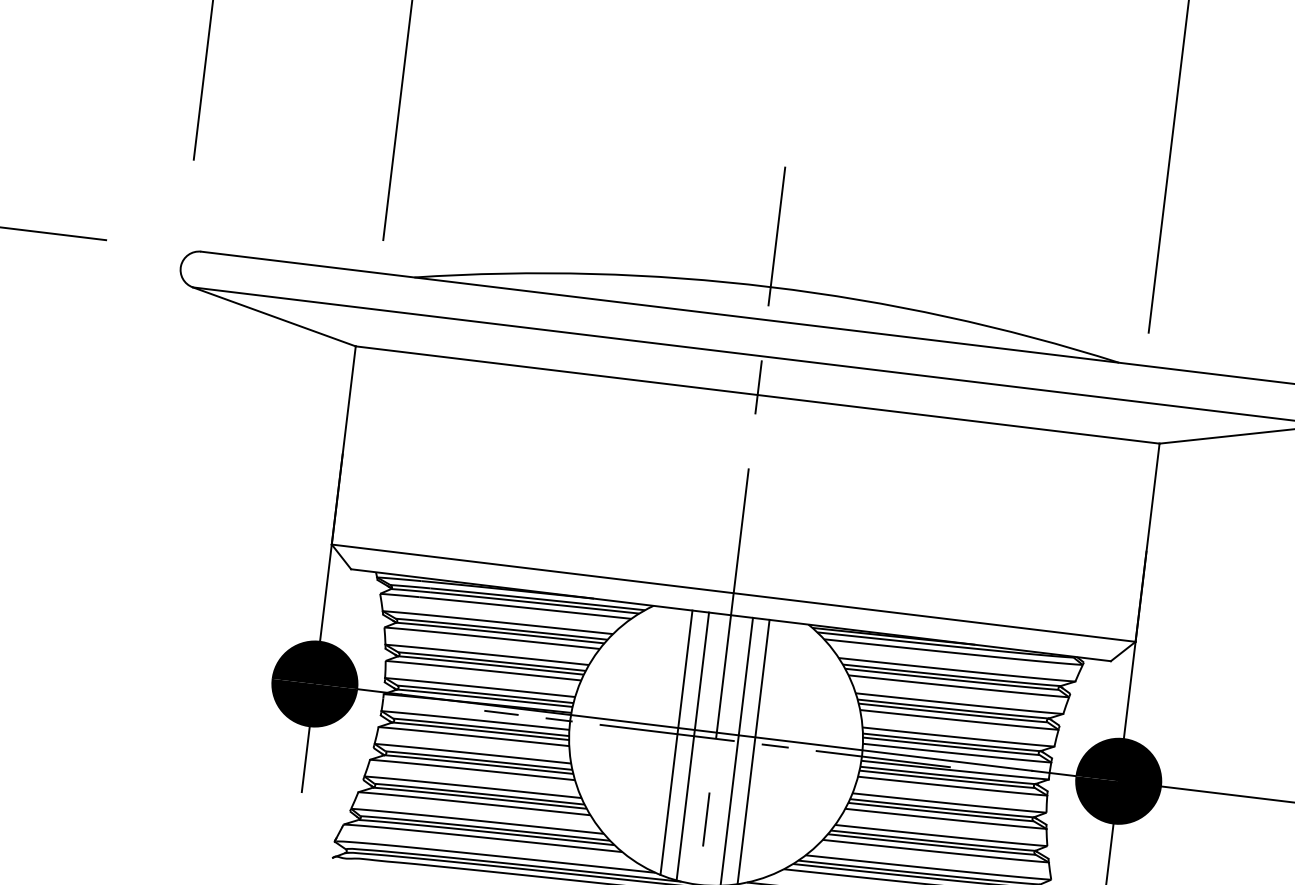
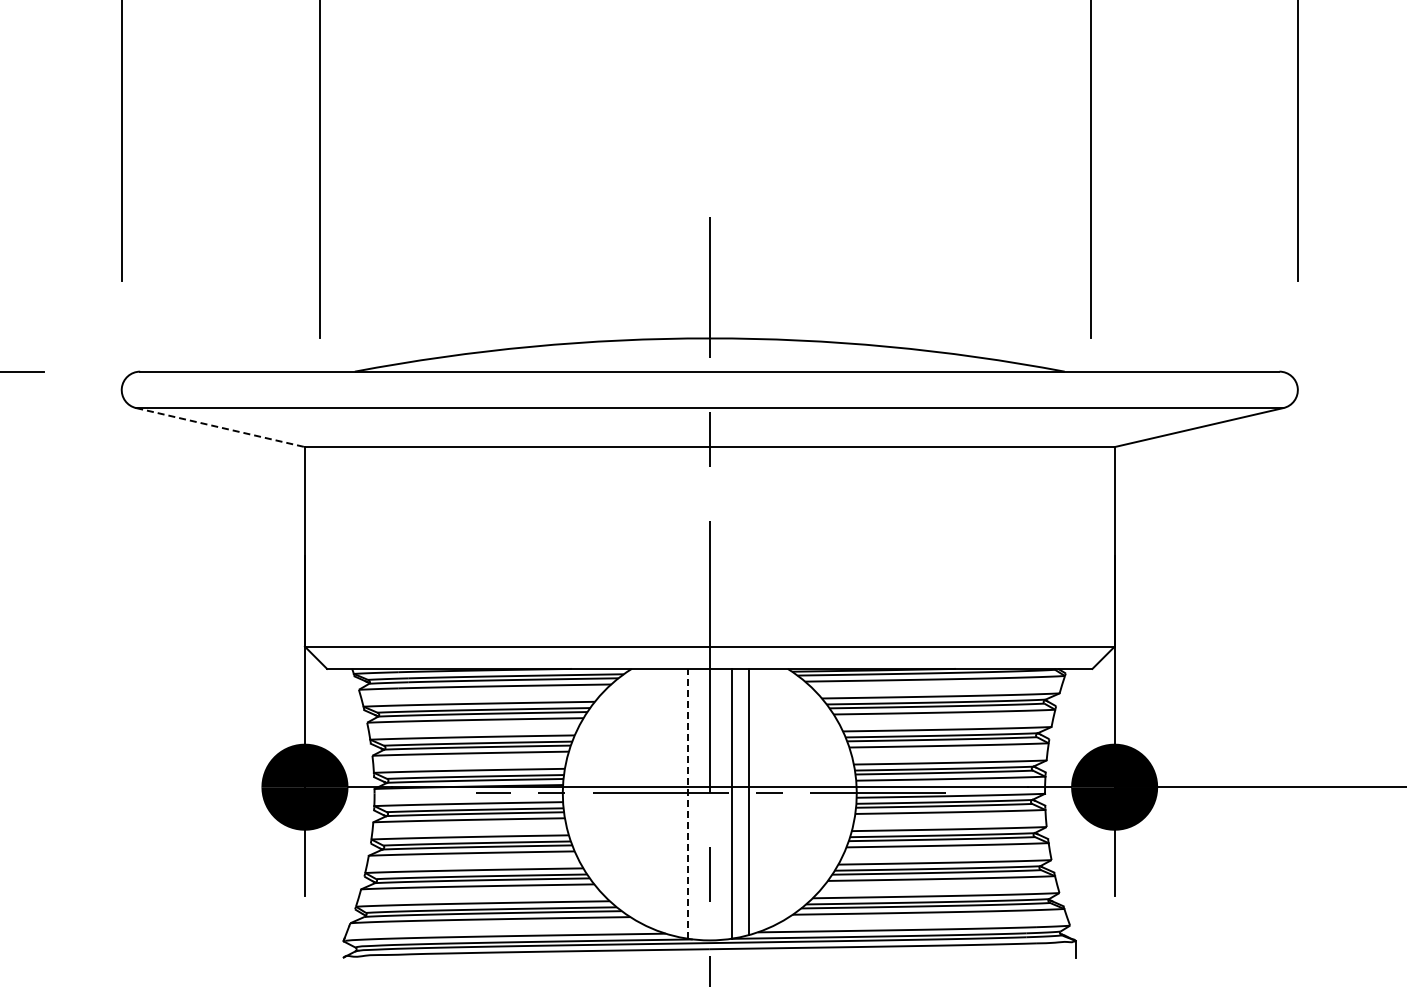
line: (274, 316) -> (220, 427), solid -> dashed
line: (676, 742) -> (670, 801), removed
line: (692, 746) -> (687, 803), solid -> dashed

